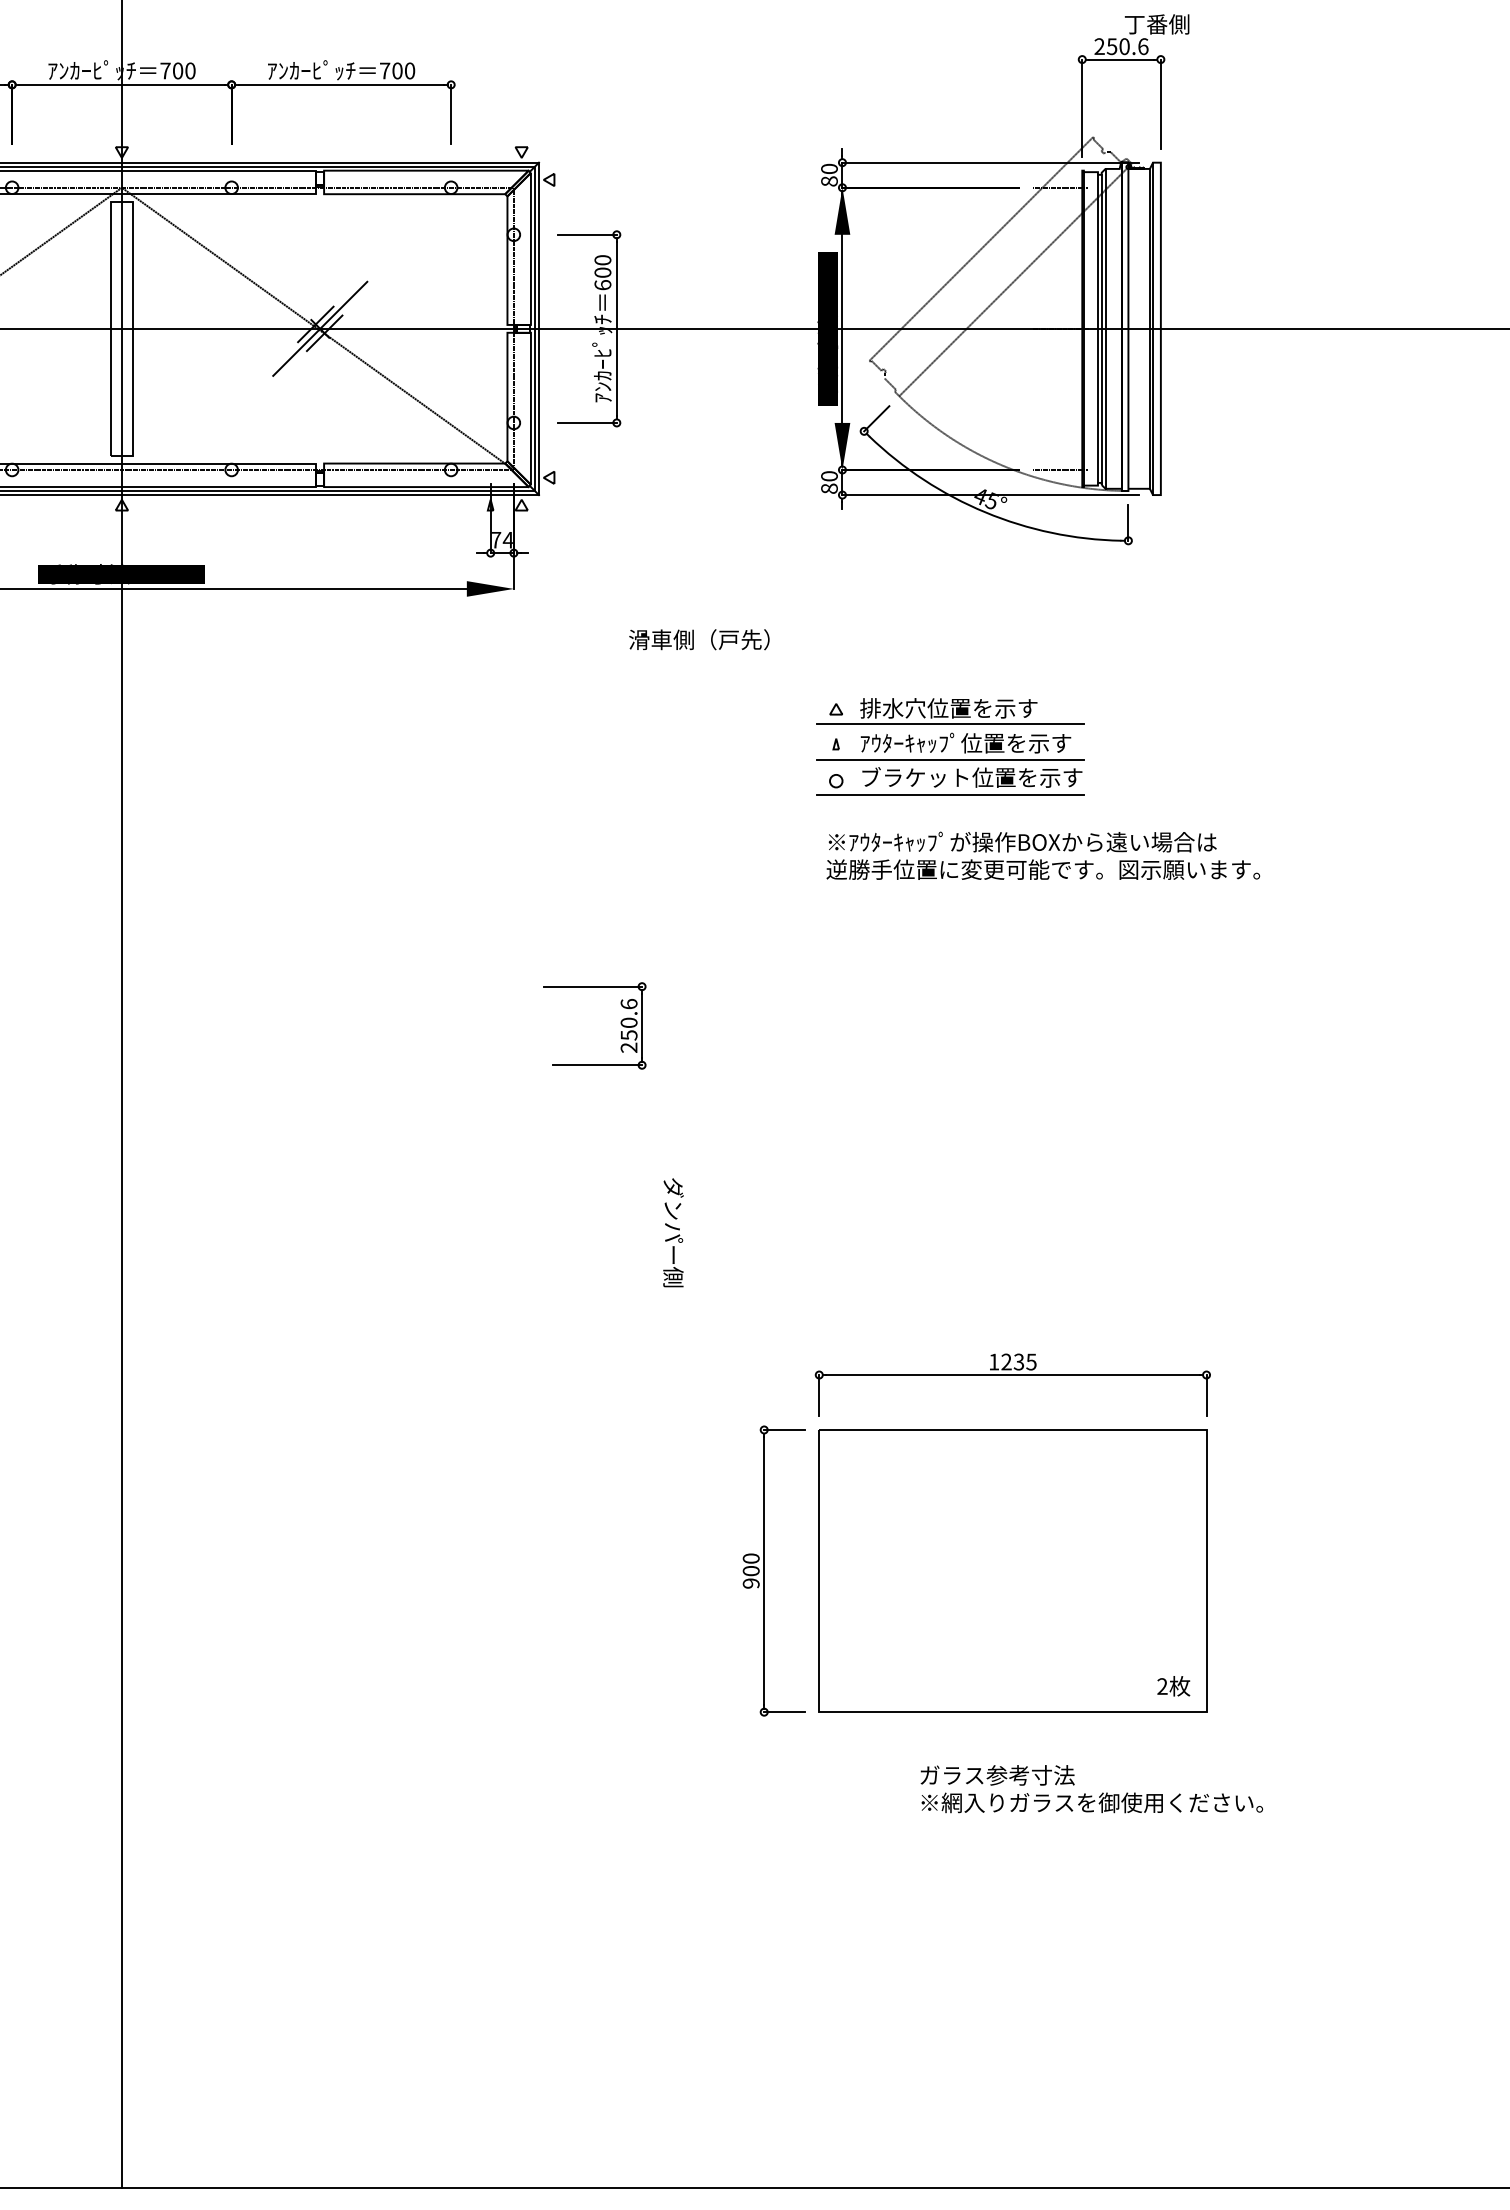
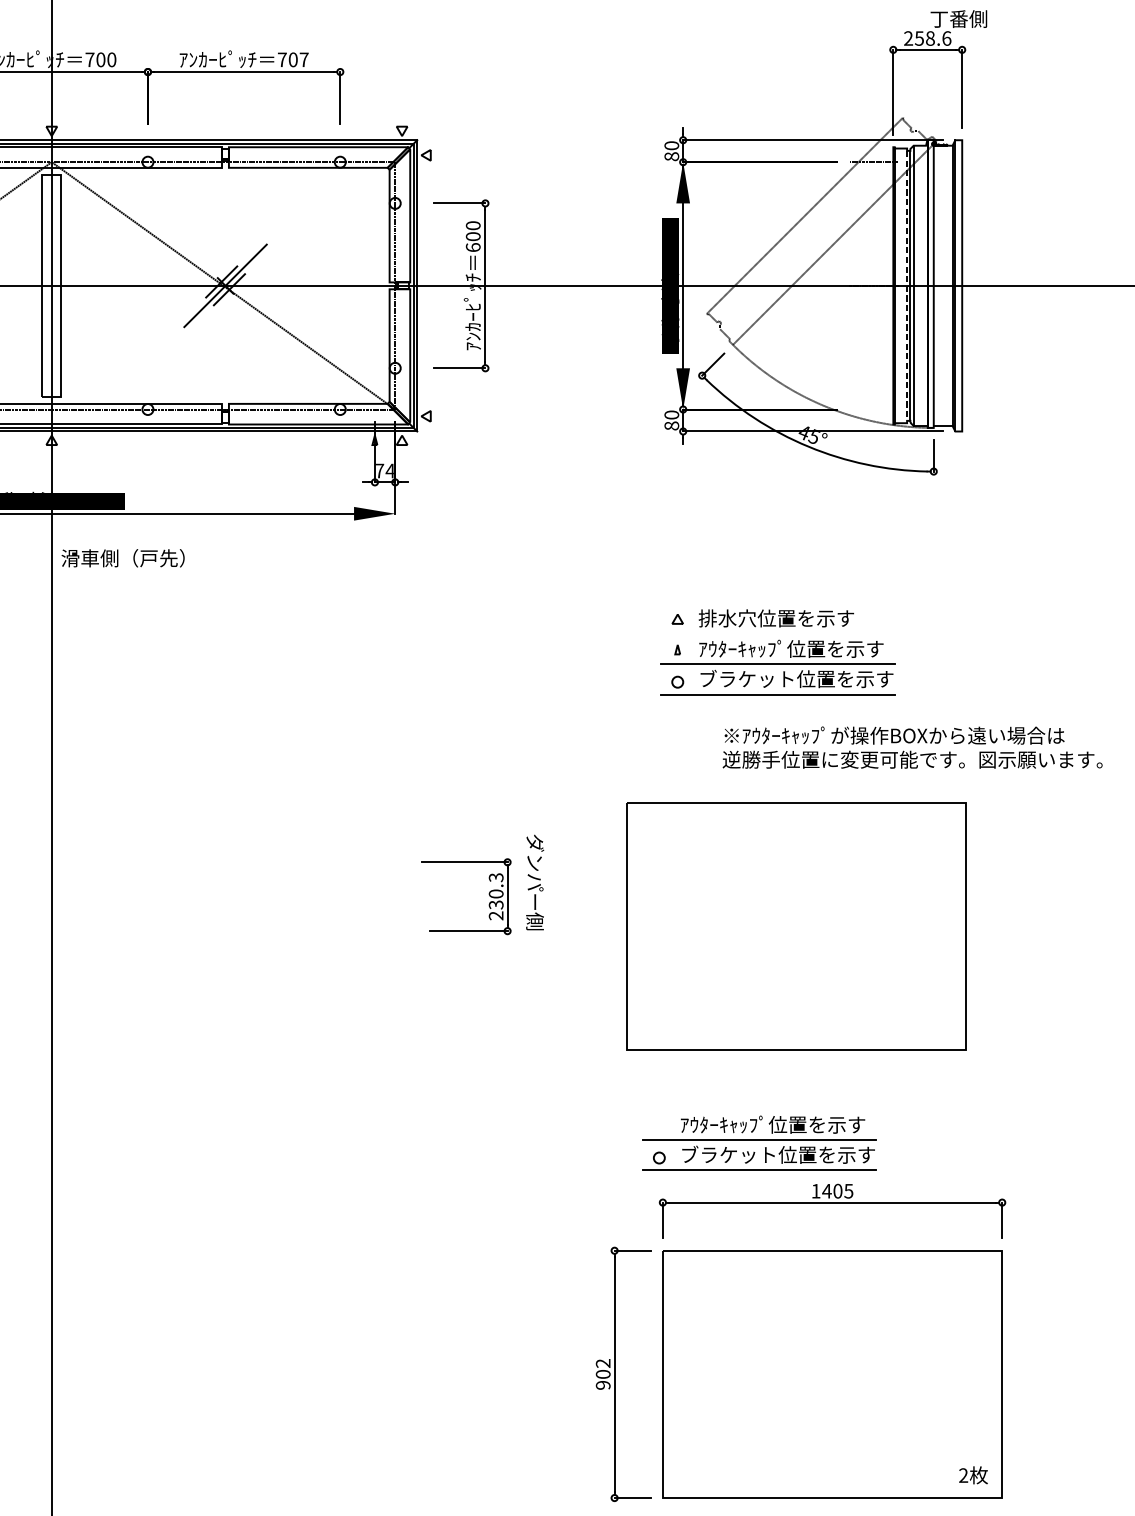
text: (1124, 46) -> (930, 38), 250.6 -> 258.6
text: (410, 70) -> (304, 59), 700 -> 707
line: (1097, 329) -> (906, 286), solid -> dashed
line: (1060, 469) -> (874, 409), removed
text: (699, 639) -> (123, 558), moved
line: (950, 724) -> (777, 632), removed
text: (1043, 855) -> (912, 747), moved
text: (628, 1018) -> (495, 890), 250.6 -> 230.3
part: (971, 1059) -> (796, 926), added
text: (673, 1232) -> (535, 882), moved
part: (929, 1306) -> (759, 1142), added
text: (1012, 1361) -> (832, 1190), 1235 -> 1405
text: (750, 1558) -> (602, 1363), 900 -> 902

